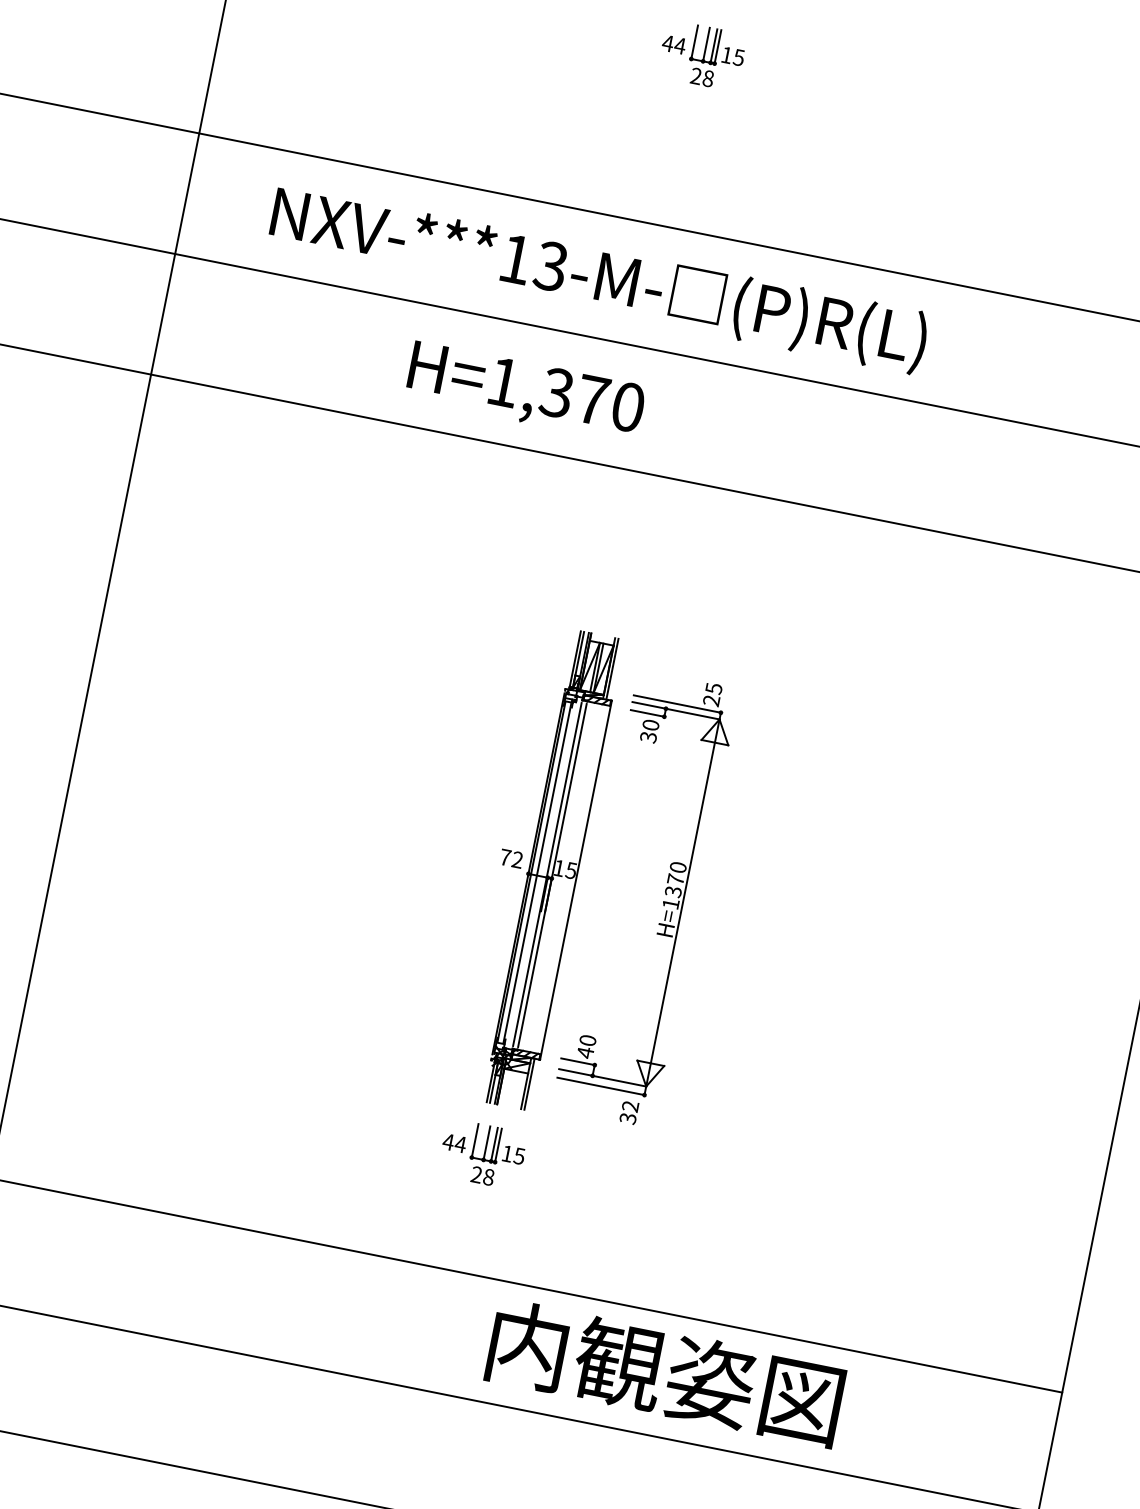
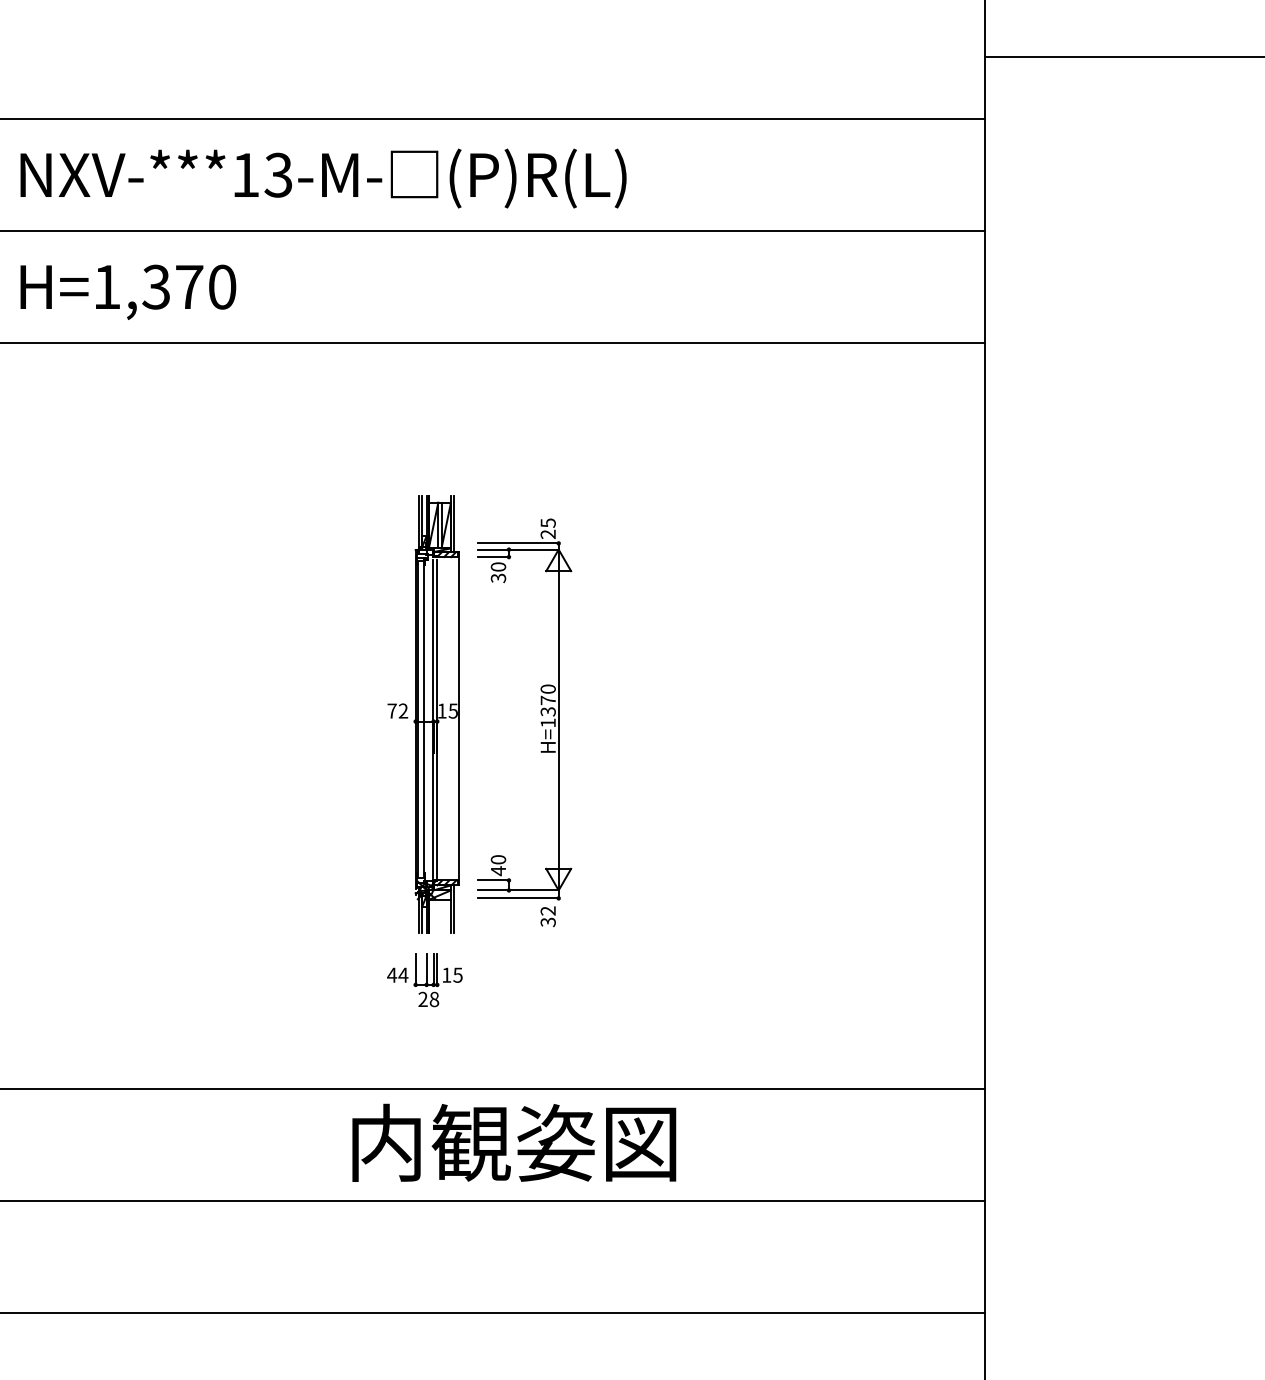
text: (598, 279) -> (323, 178), moved
text: (526, 391) -> (128, 291), moved
text: (666, 1372) -> (514, 1142), moved

